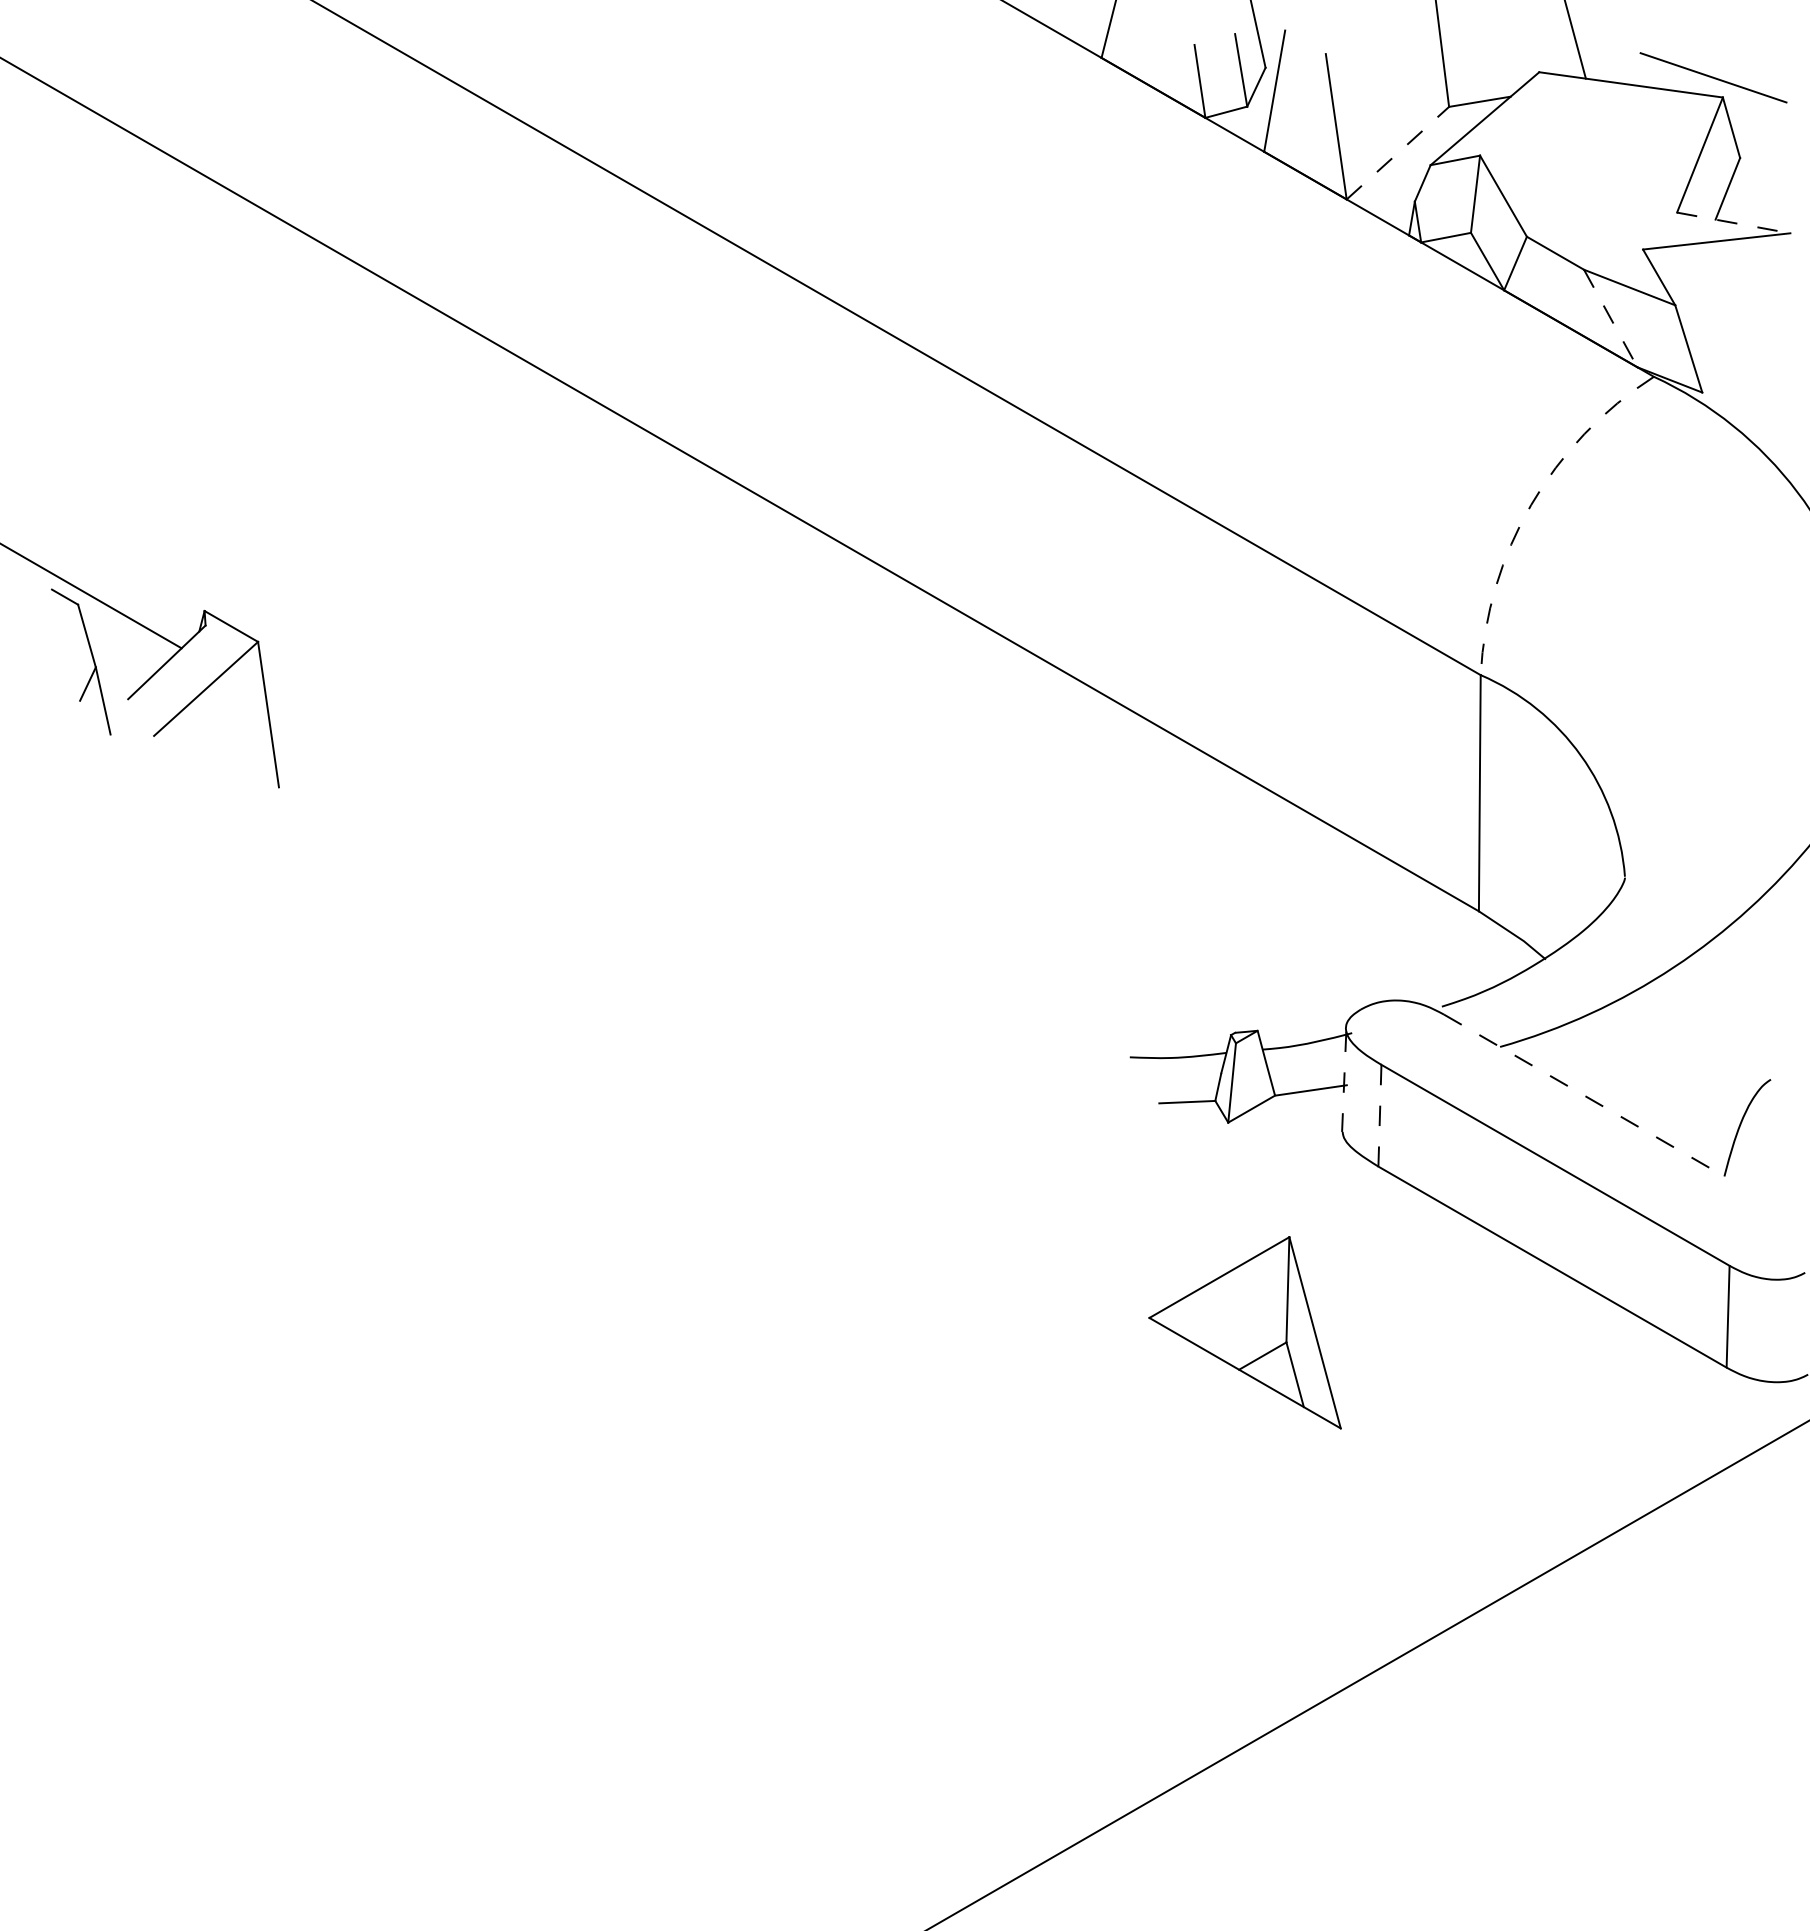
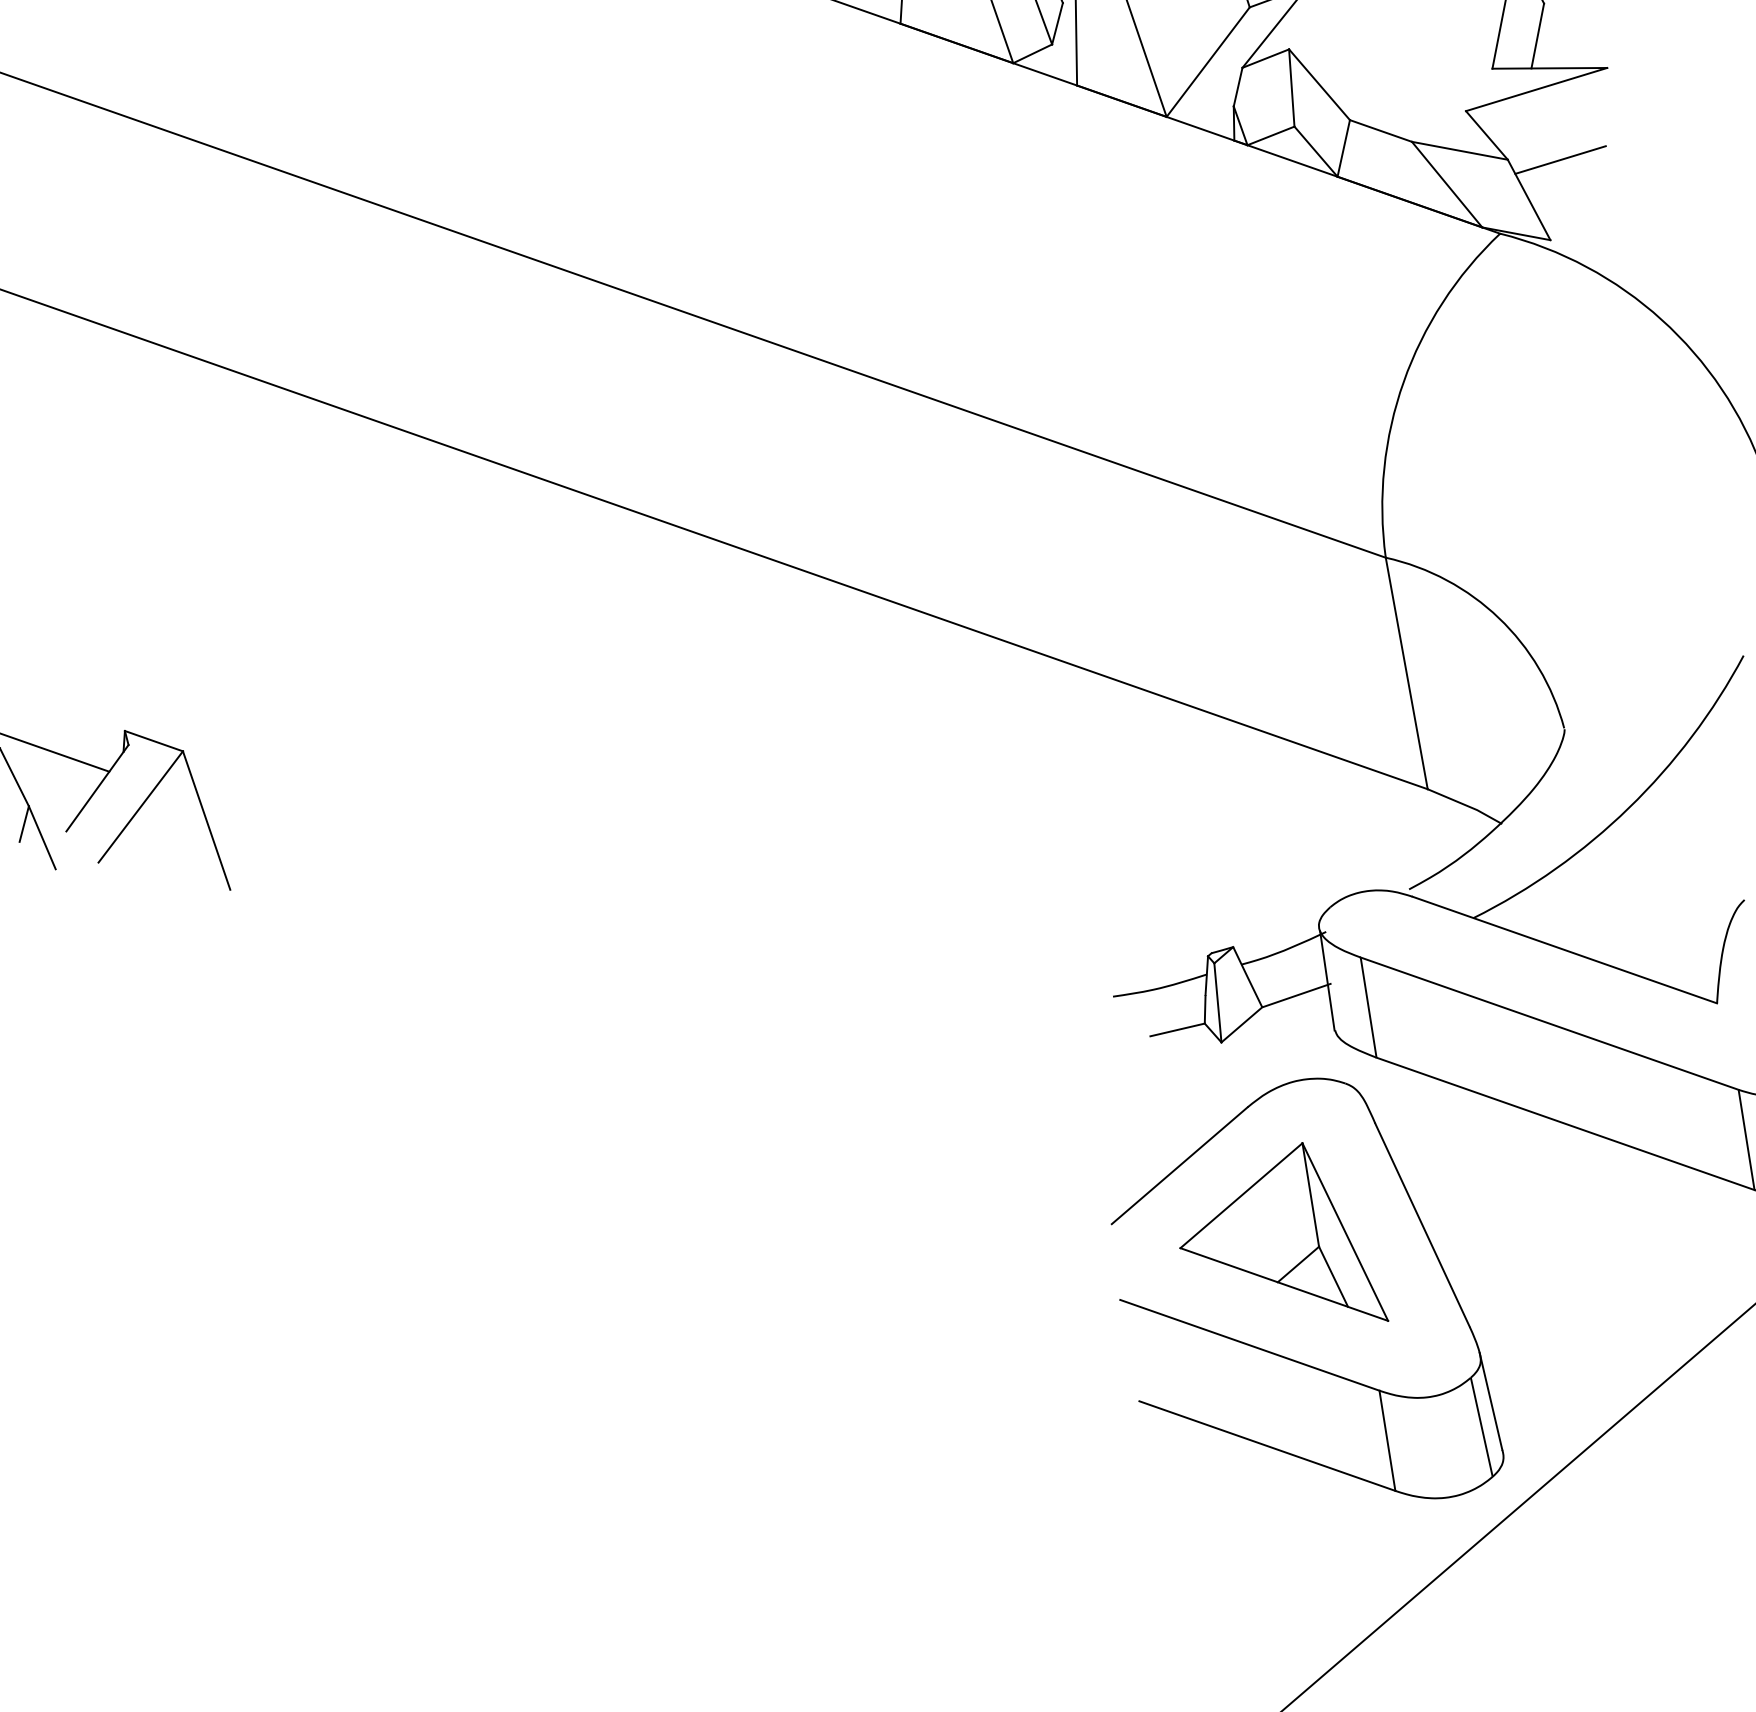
line: (1398, 152) -> (1208, 61), dashed -> solid
line: (1733, 222) -> (1549, 67), dashed -> solid
line: (1727, 315) -> (1560, 160), added
line: (1610, 318) -> (1446, 184), dashed -> solid
arc: (1531, 505) -> (1404, 382), dashed -> solid
line: (1344, 1082) -> (1327, 981), dashed -> solid
line: (1584, 1095) -> (1565, 949), dashed -> solid
line: (1379, 1116) -> (1368, 1008), dashed -> solid
part: (1224, 1439) -> (1276, 1353), added

